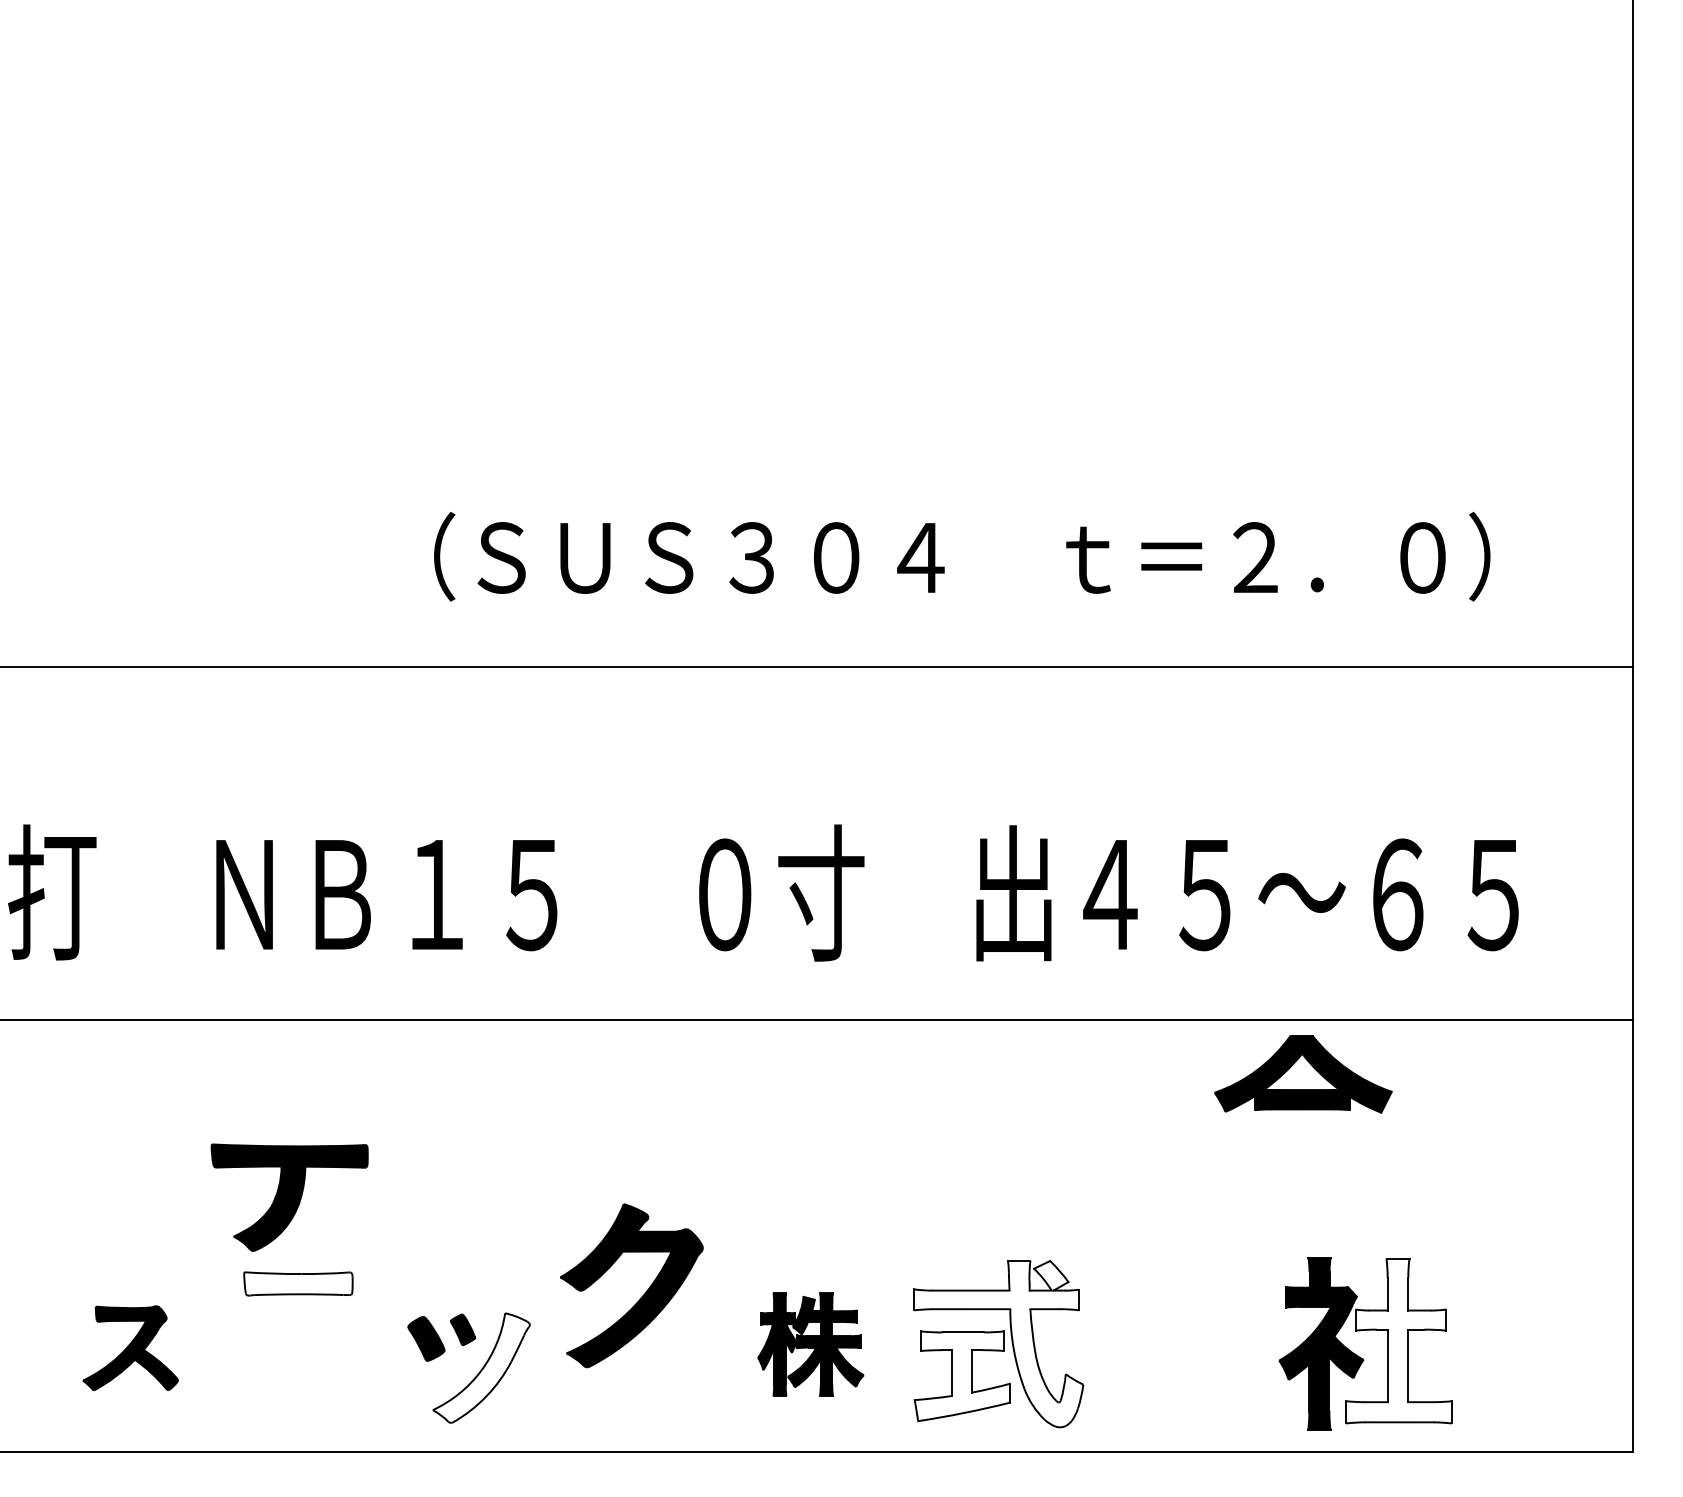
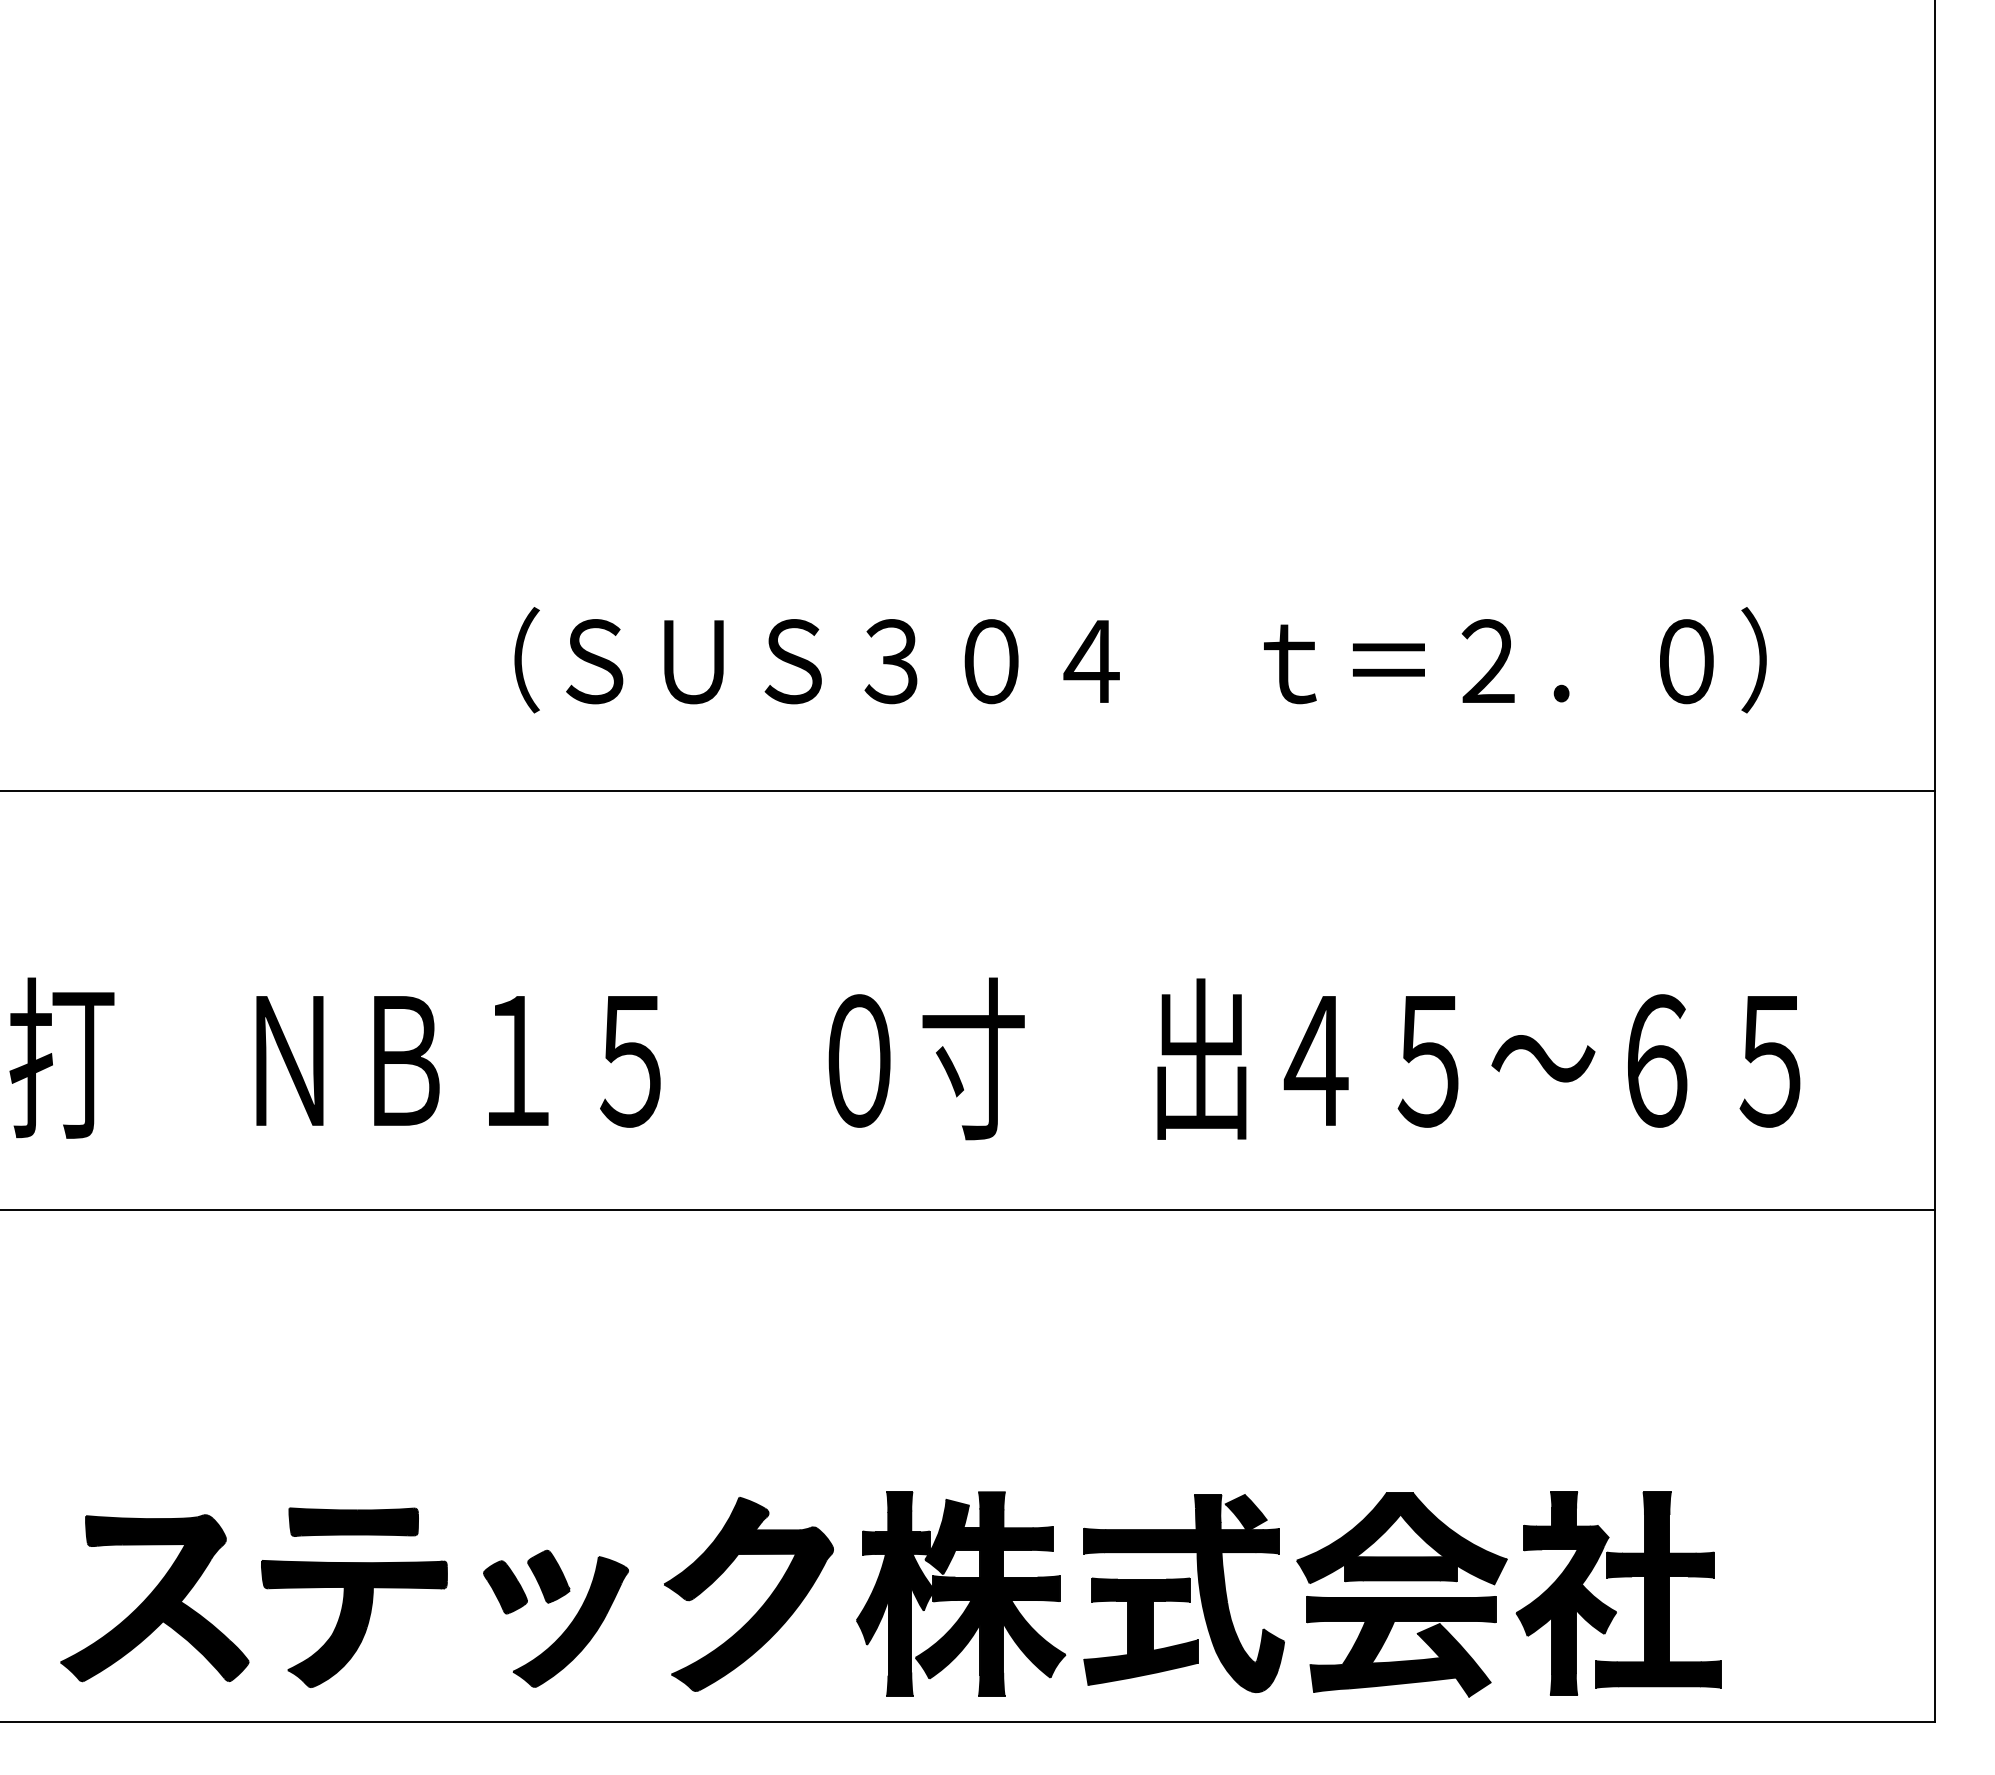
part: (1302, 1074) -> (1401, 1538), moved
part: (289, 1197) -> (354, 1623), moved
fill: (298, 1284) -> (353, 1522), added
part: (642, 1295) -> (761, 1606), moved
part: (462, 1329) -> (548, 1576), size x1.43
fill: (1399, 1340) -> (1658, 1589), added
part: (811, 1344) -> (961, 1593), size x1.67
fill: (998, 1344) -> (1183, 1593), added
part: (130, 1348) -> (154, 1598), size x1.67
fill: (481, 1367) -> (570, 1621), added
fill: (962, 1376) -> (1140, 1631), added
part: (1182, 1400) -> (1401, 1660), added

